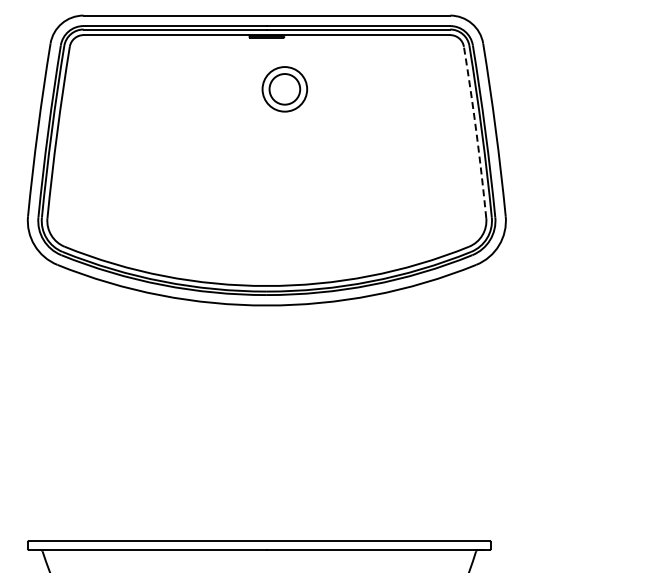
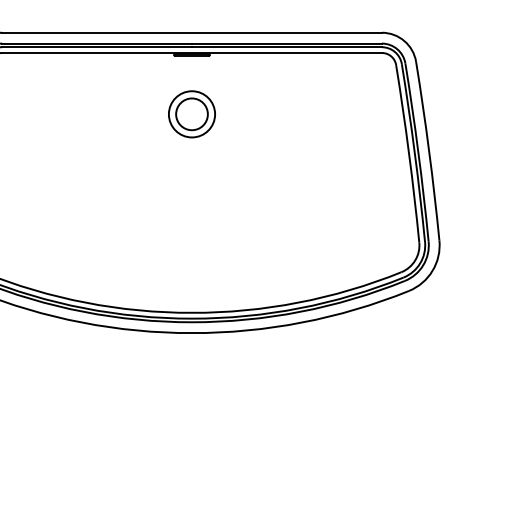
part: (284, 89) -> (191, 114), moved
arc: (476, 132) -> (409, 153), dashed -> solid

